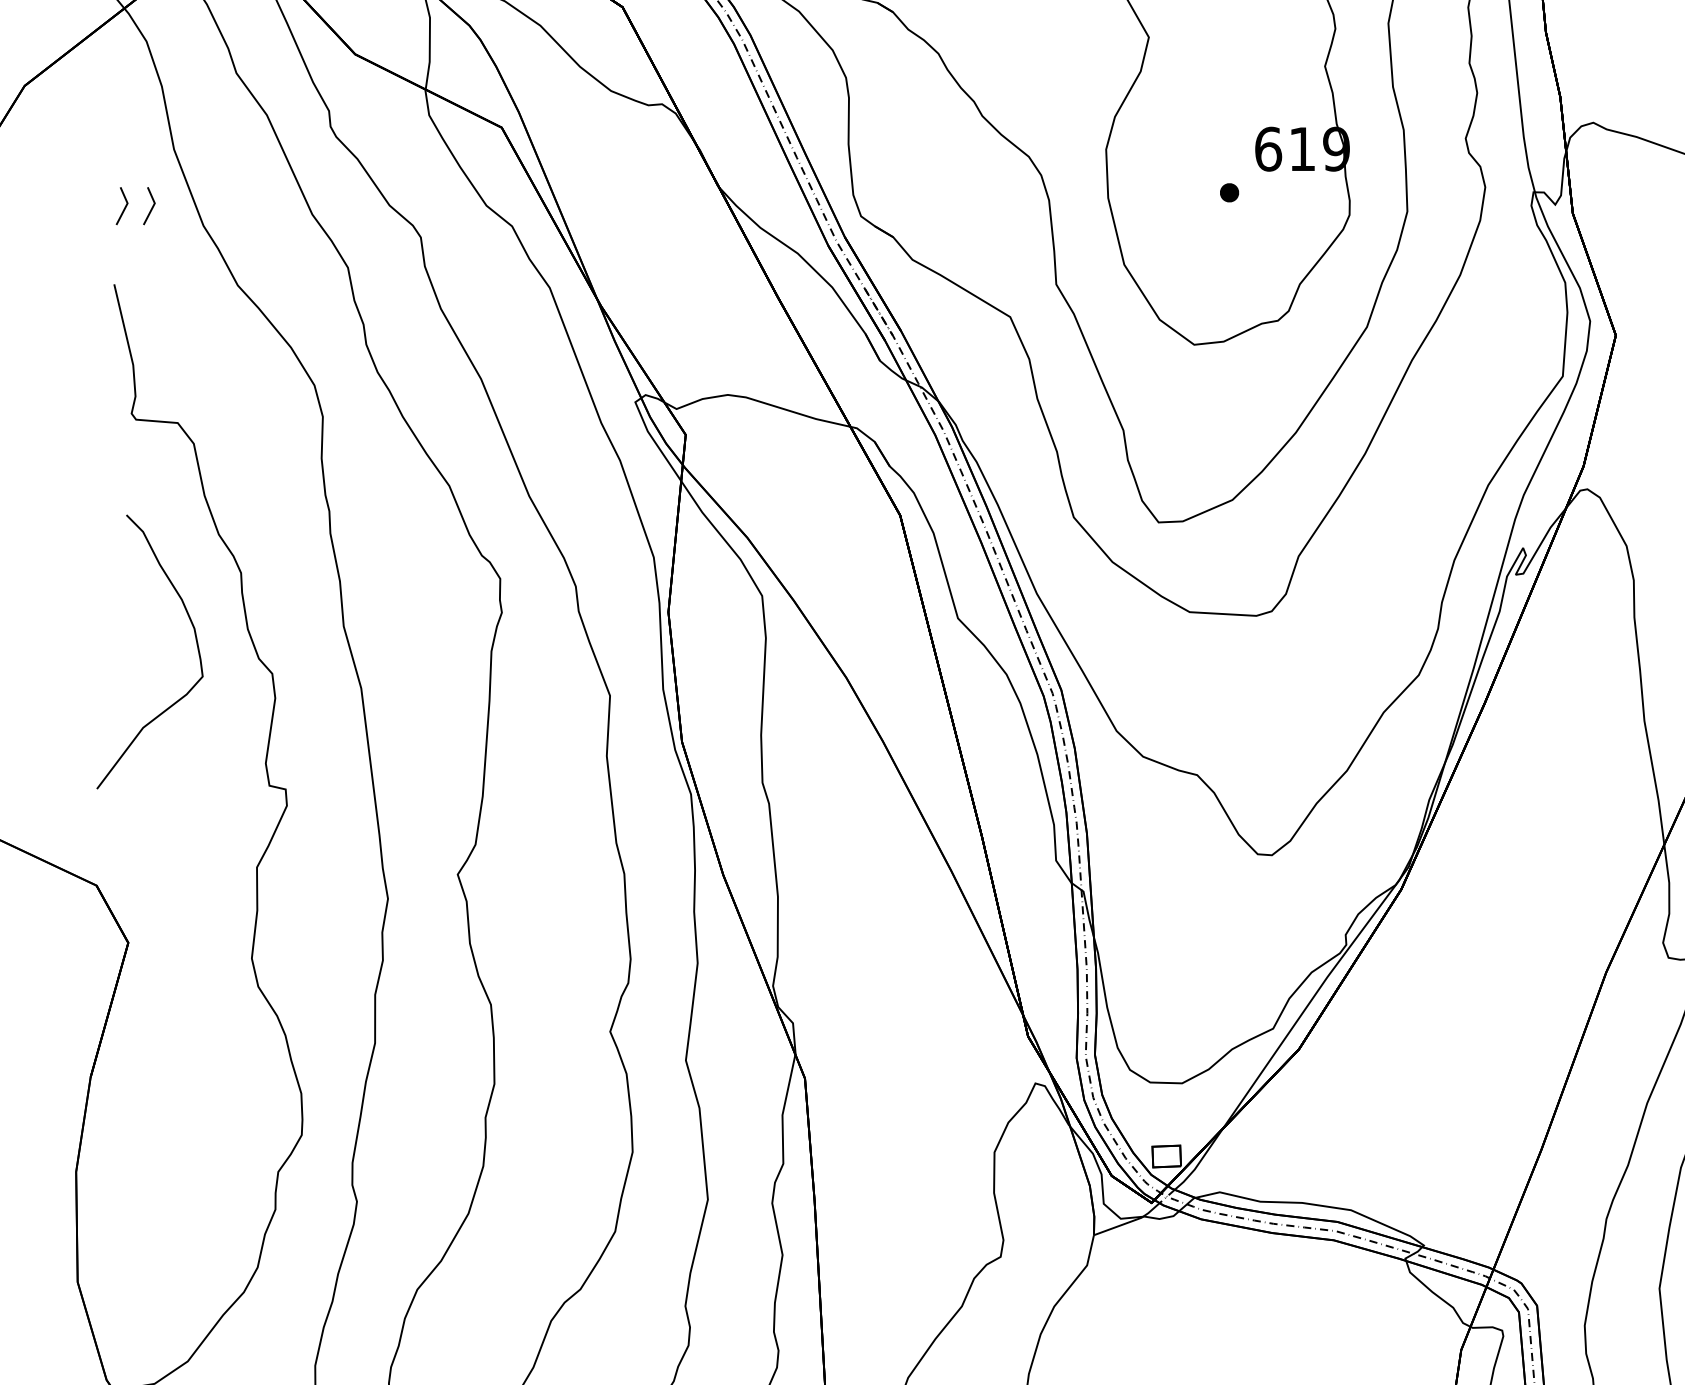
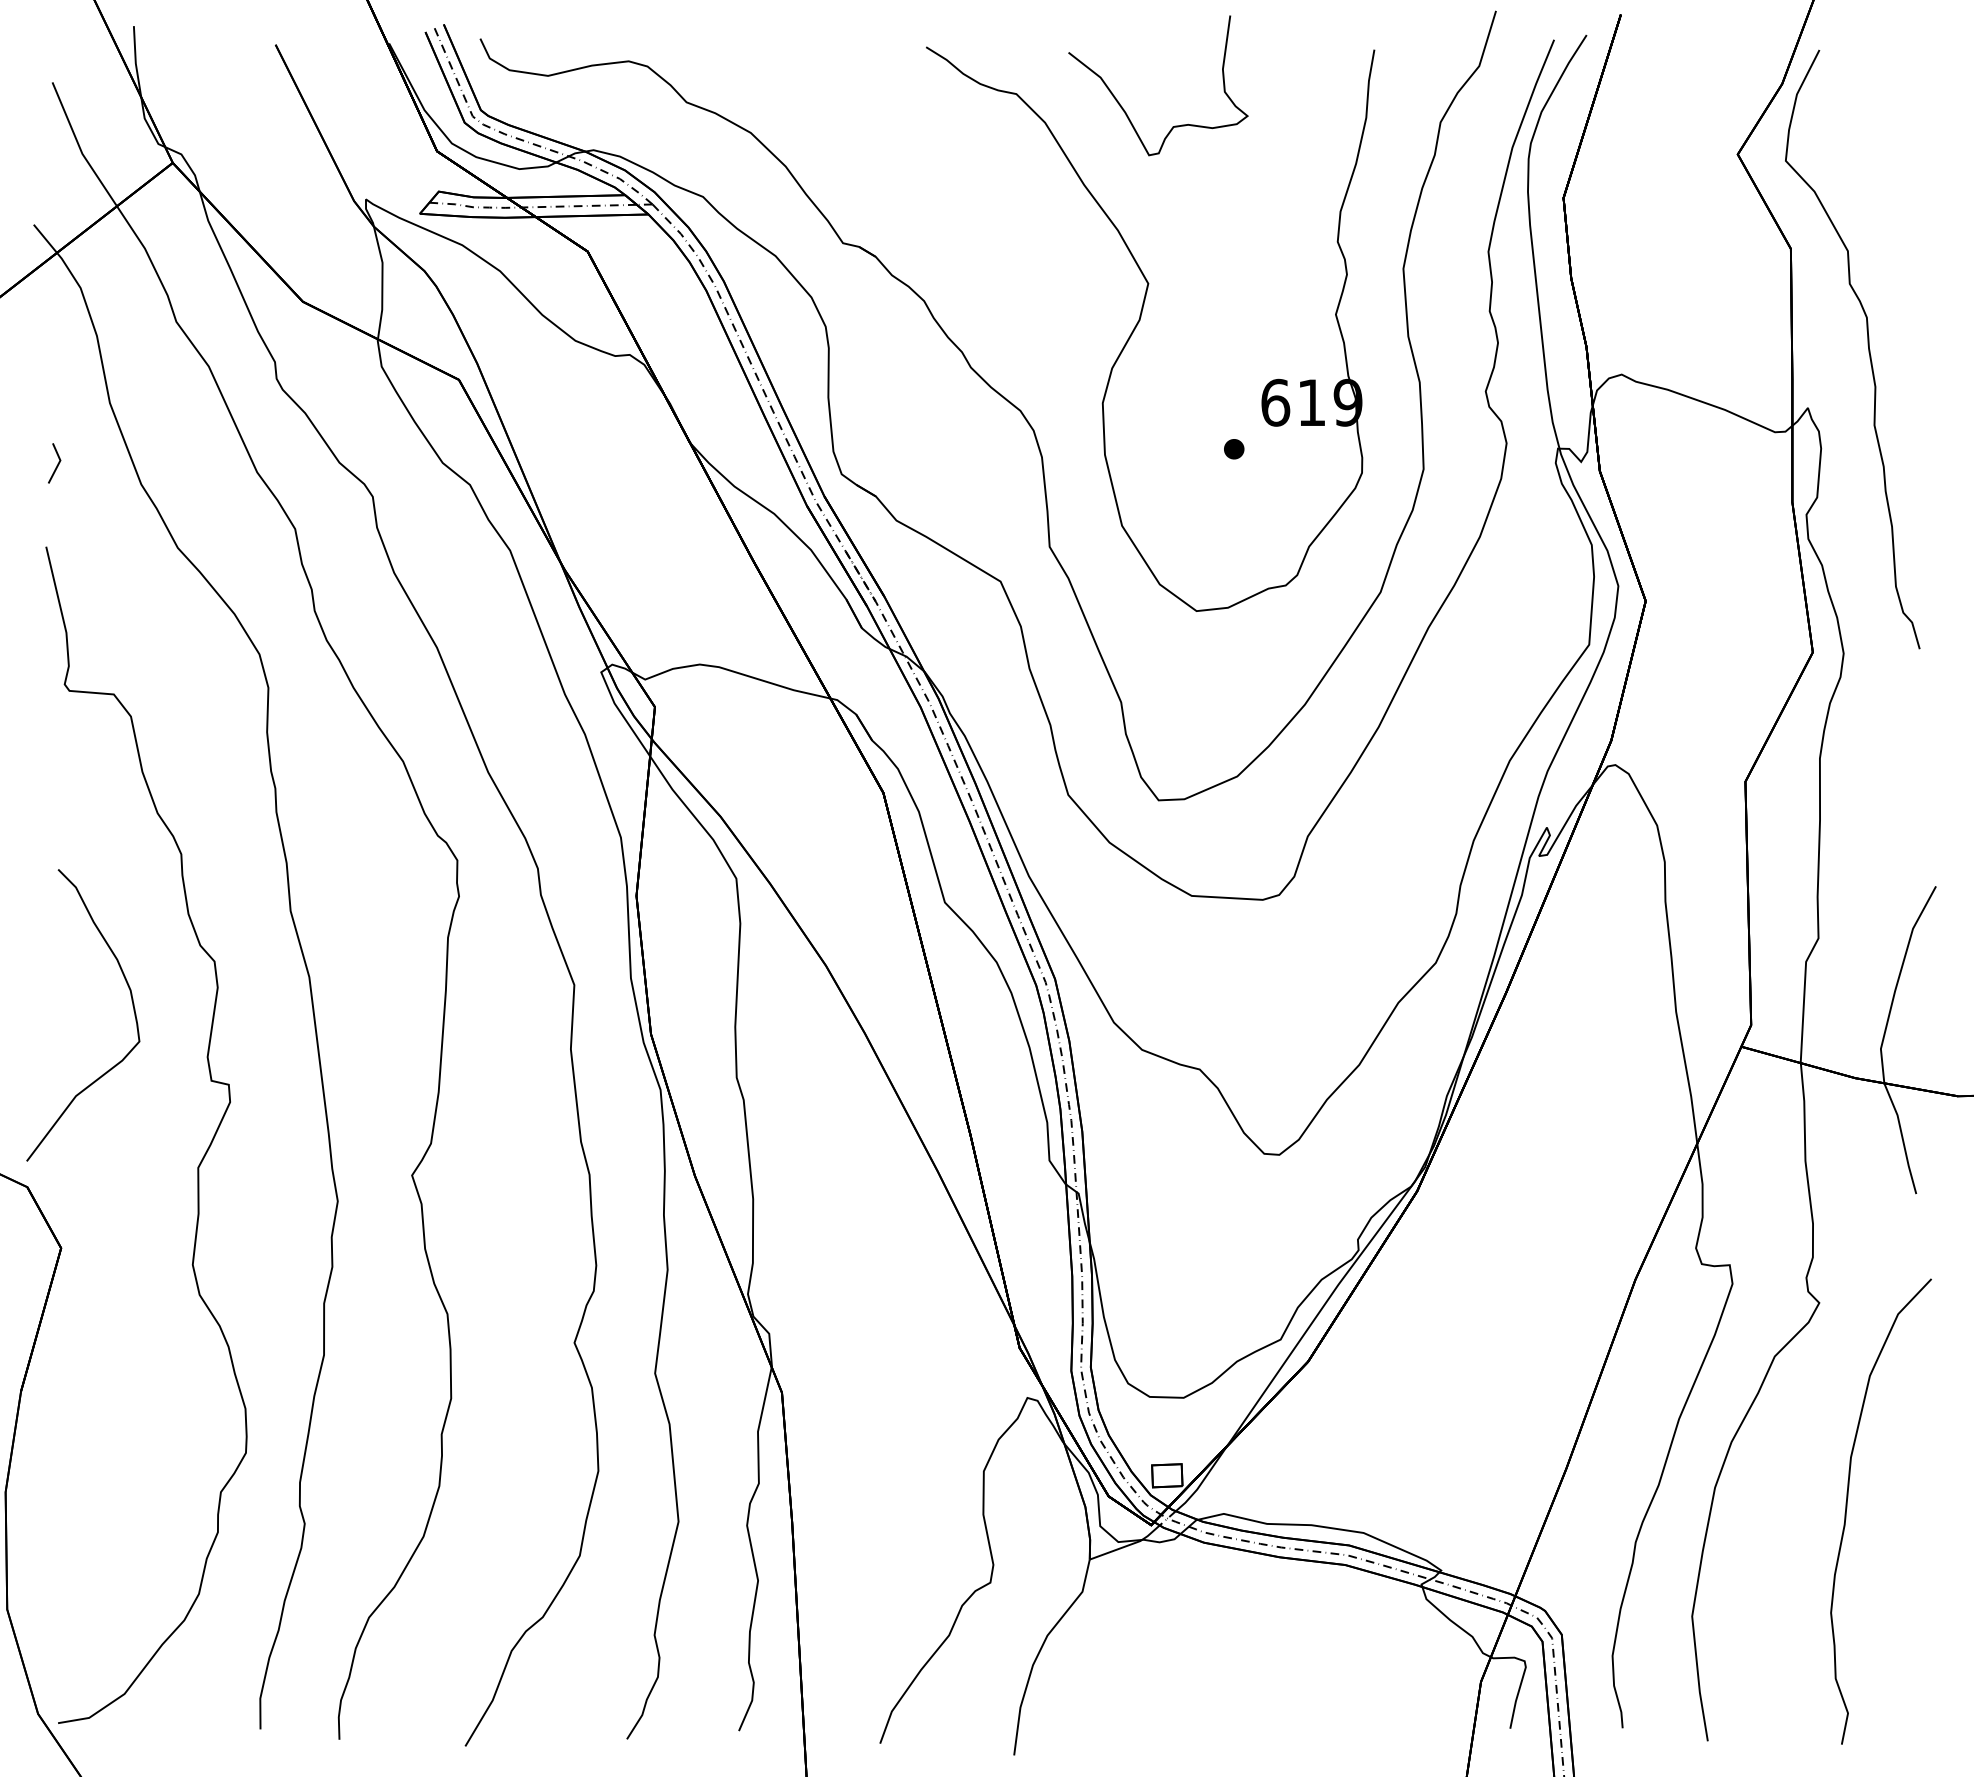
line: (151, 208) -> (85, 465), removed
curve: (196, 643) -> (132, 1006), moved

